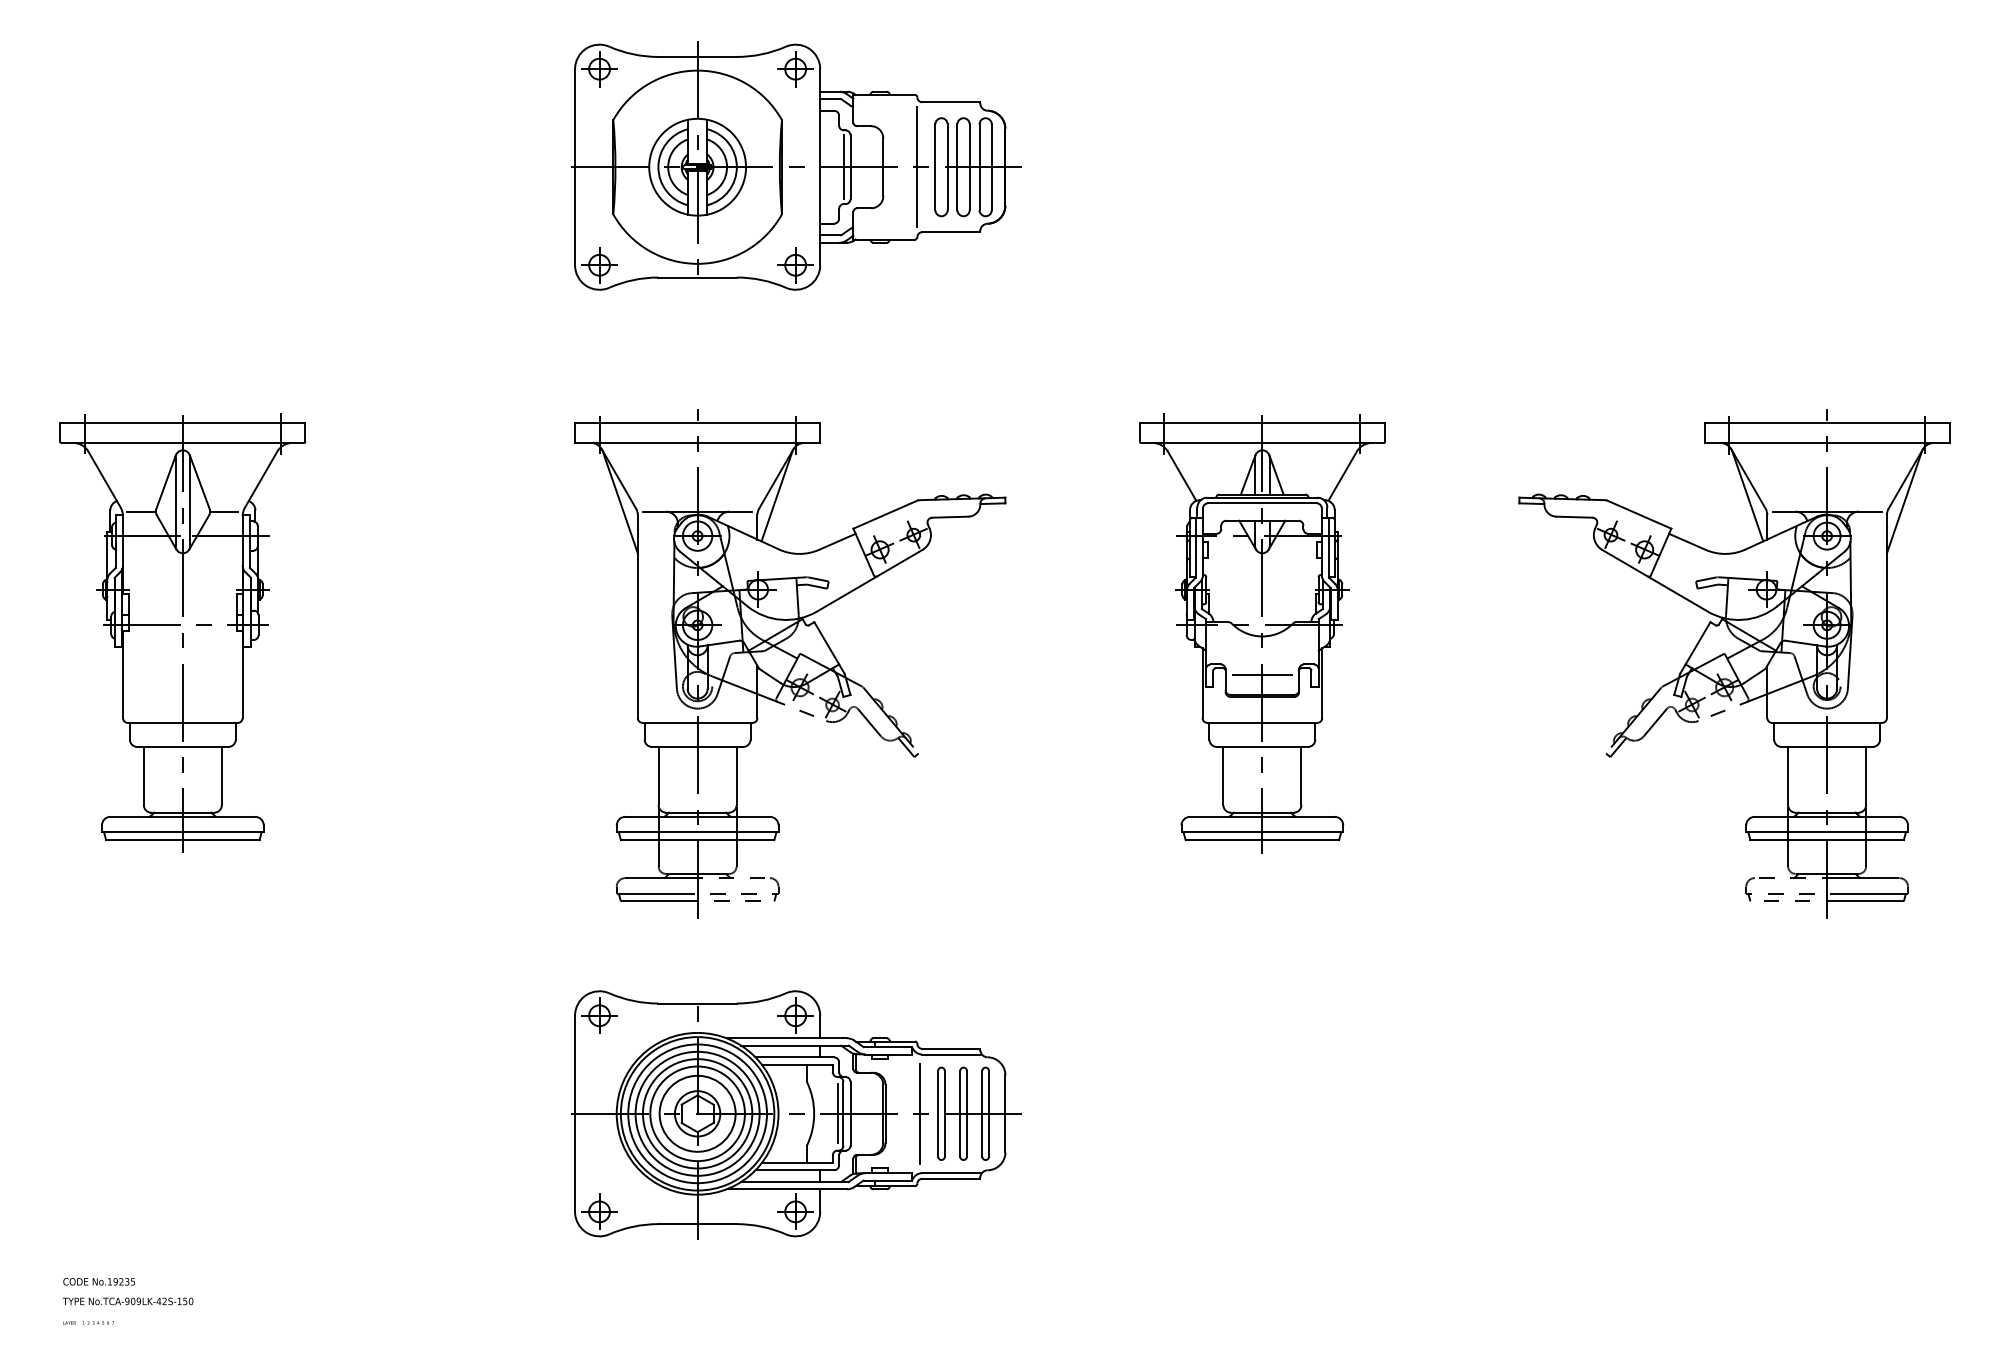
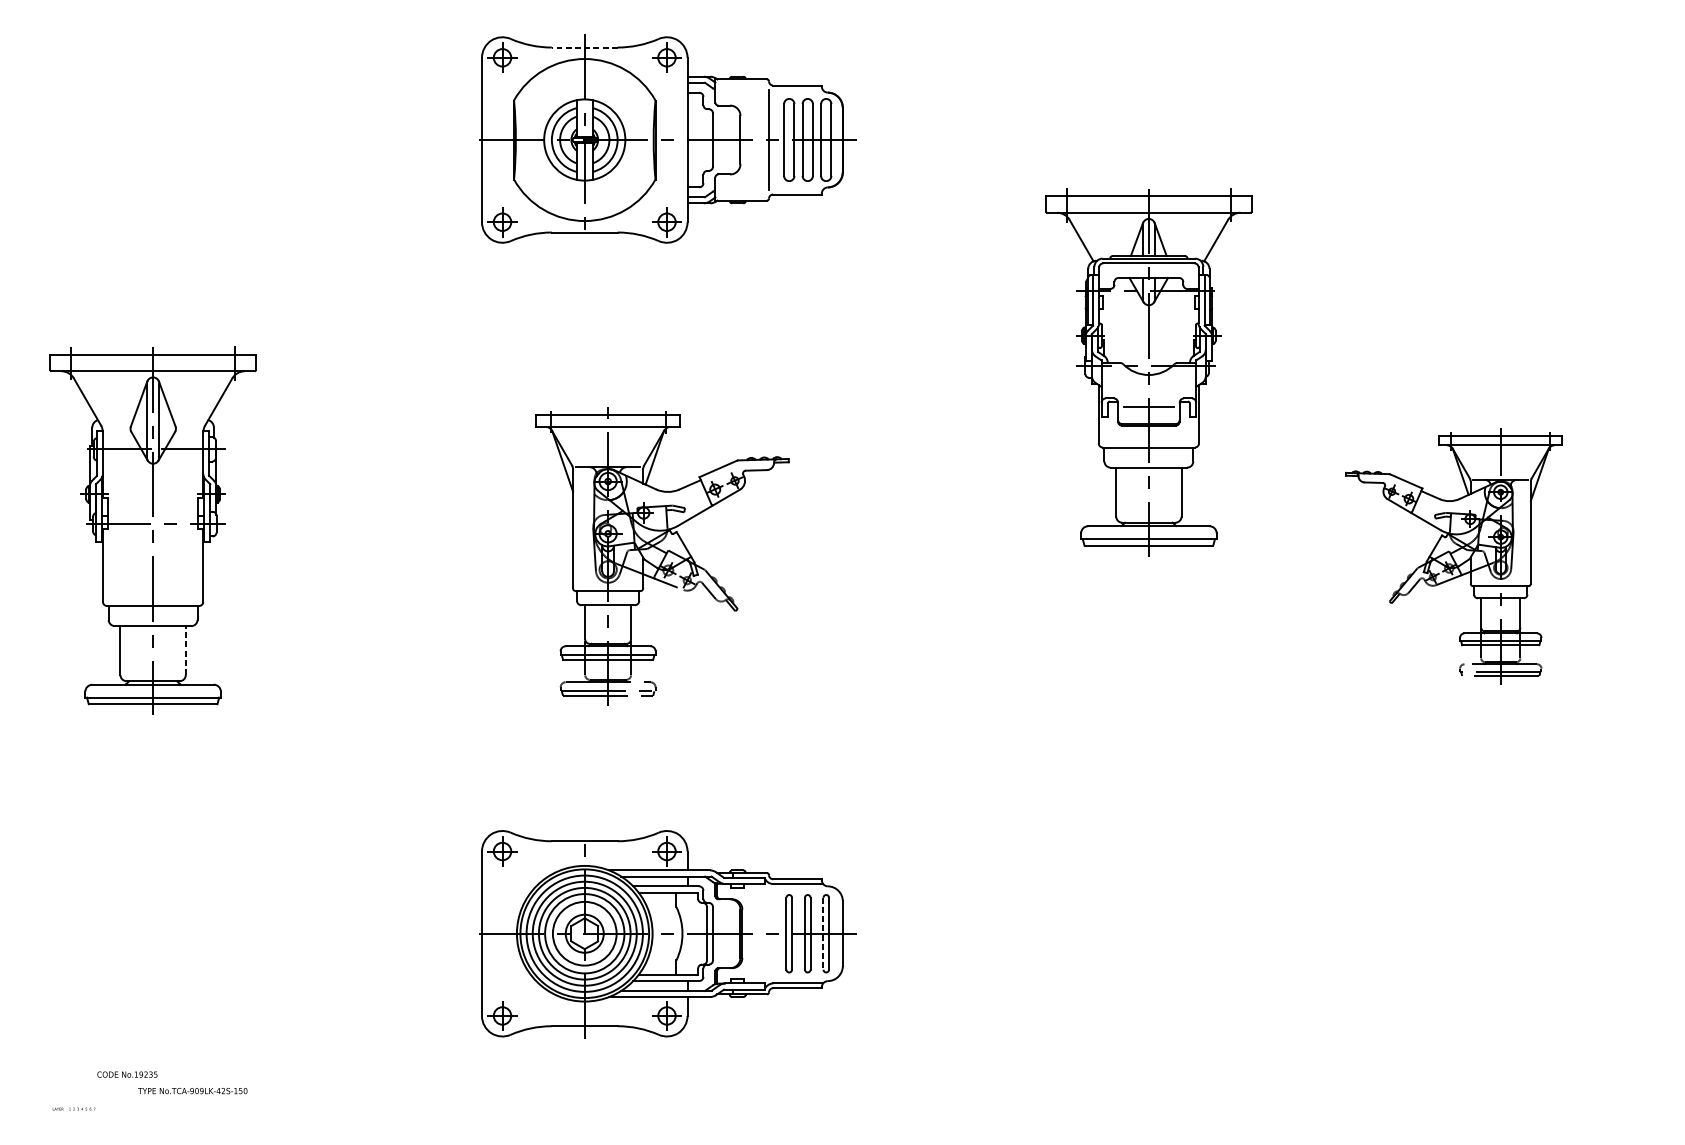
line: (697, 56) -> (584, 47), solid -> dashed
line: (844, 167) -> (707, 140), removed
line: (140, 511) -> (117, 428), removed
line: (223, 511) -> (187, 428), removed
part: (1262, 633) -> (1148, 372), moved
part: (790, 663) -> (662, 556), size x0.7
part: (1734, 663) -> (1454, 556), size x0.6
line: (221, 775) -> (185, 650), solid -> dashed
line: (837, 1113) -> (702, 933), removed
line: (919, 1113) -> (770, 933), removed
line: (982, 1113) -> (823, 933), solid -> dashed
text: (98, 1281) -> (126, 1074), moved
text: (127, 1301) -> (192, 1091), moved

